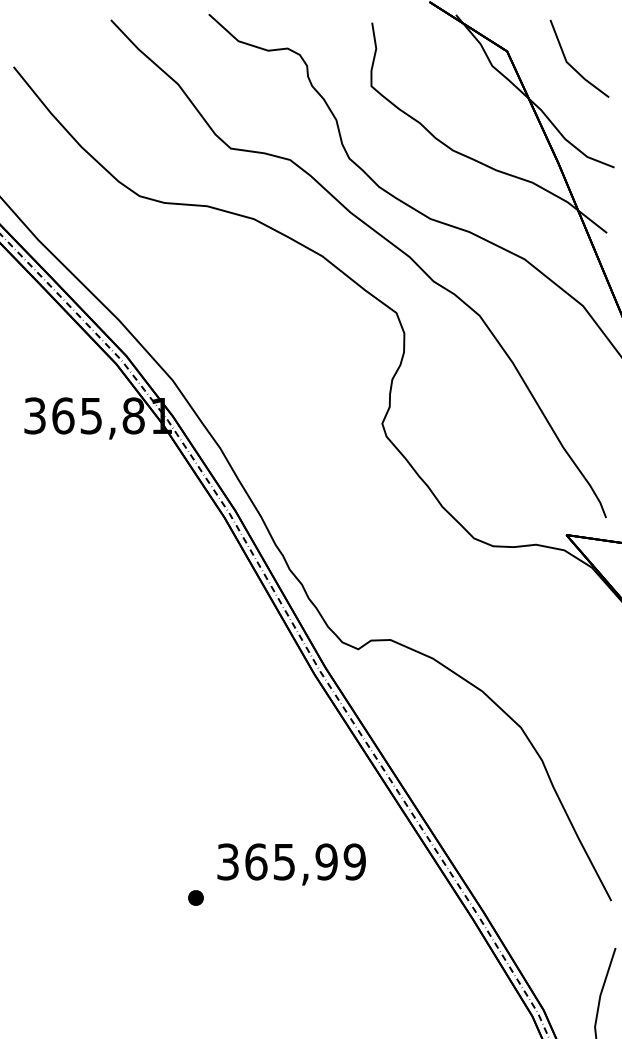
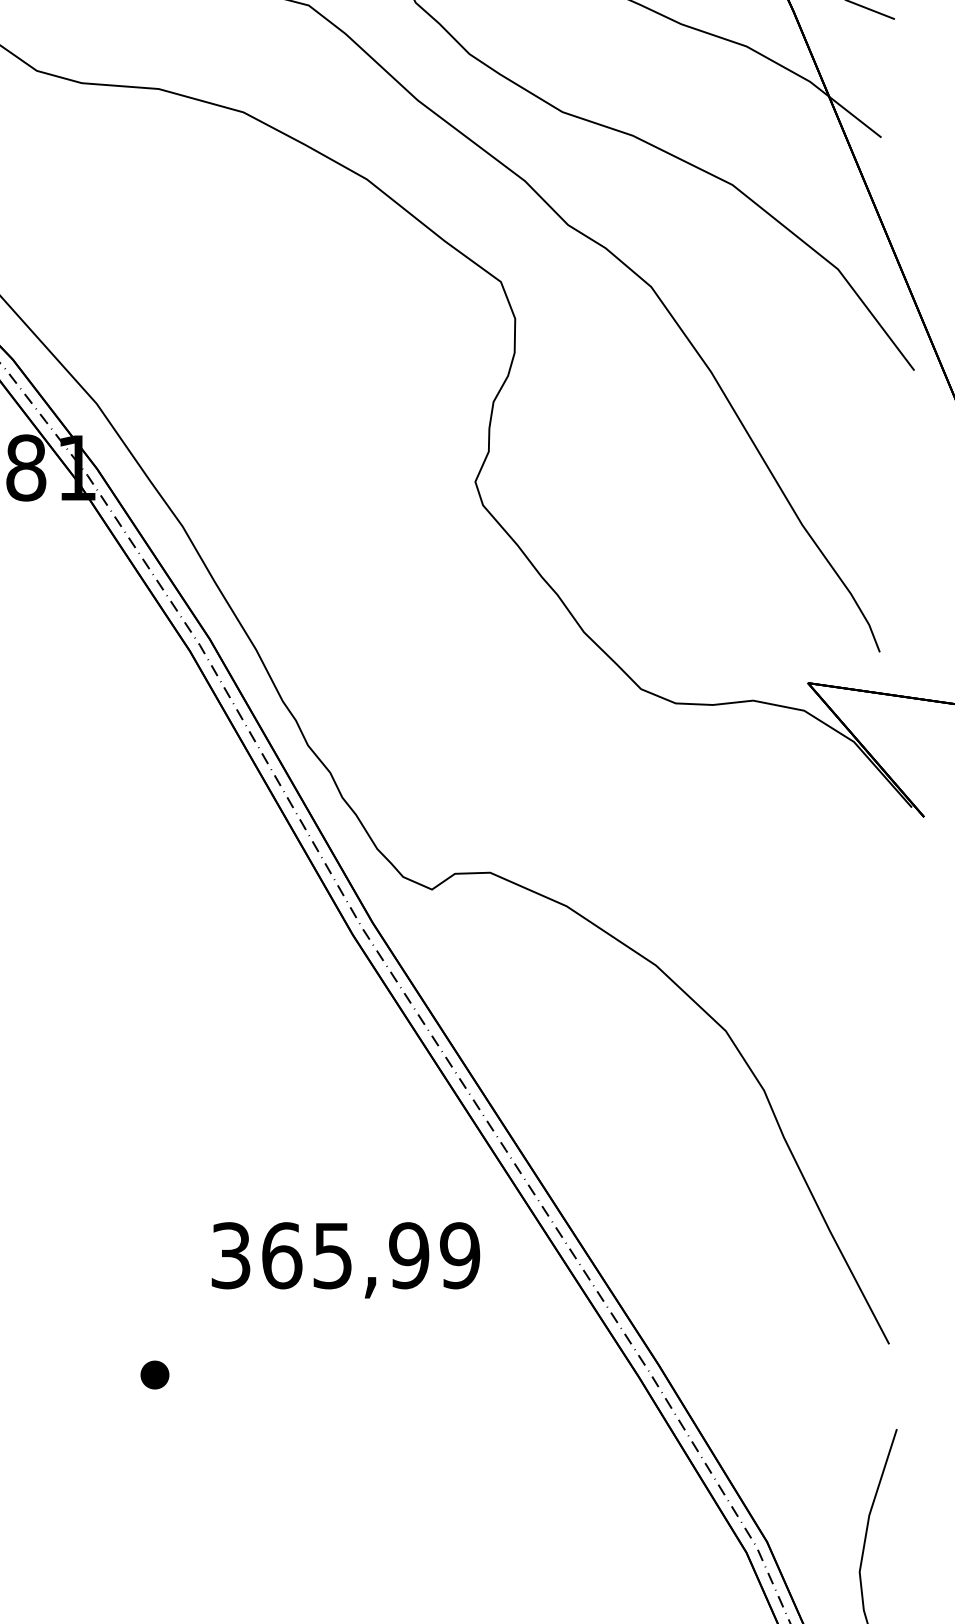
text: (291, 864) -> (345, 1260), moved
part: (195, 897) -> (154, 1374), moved

